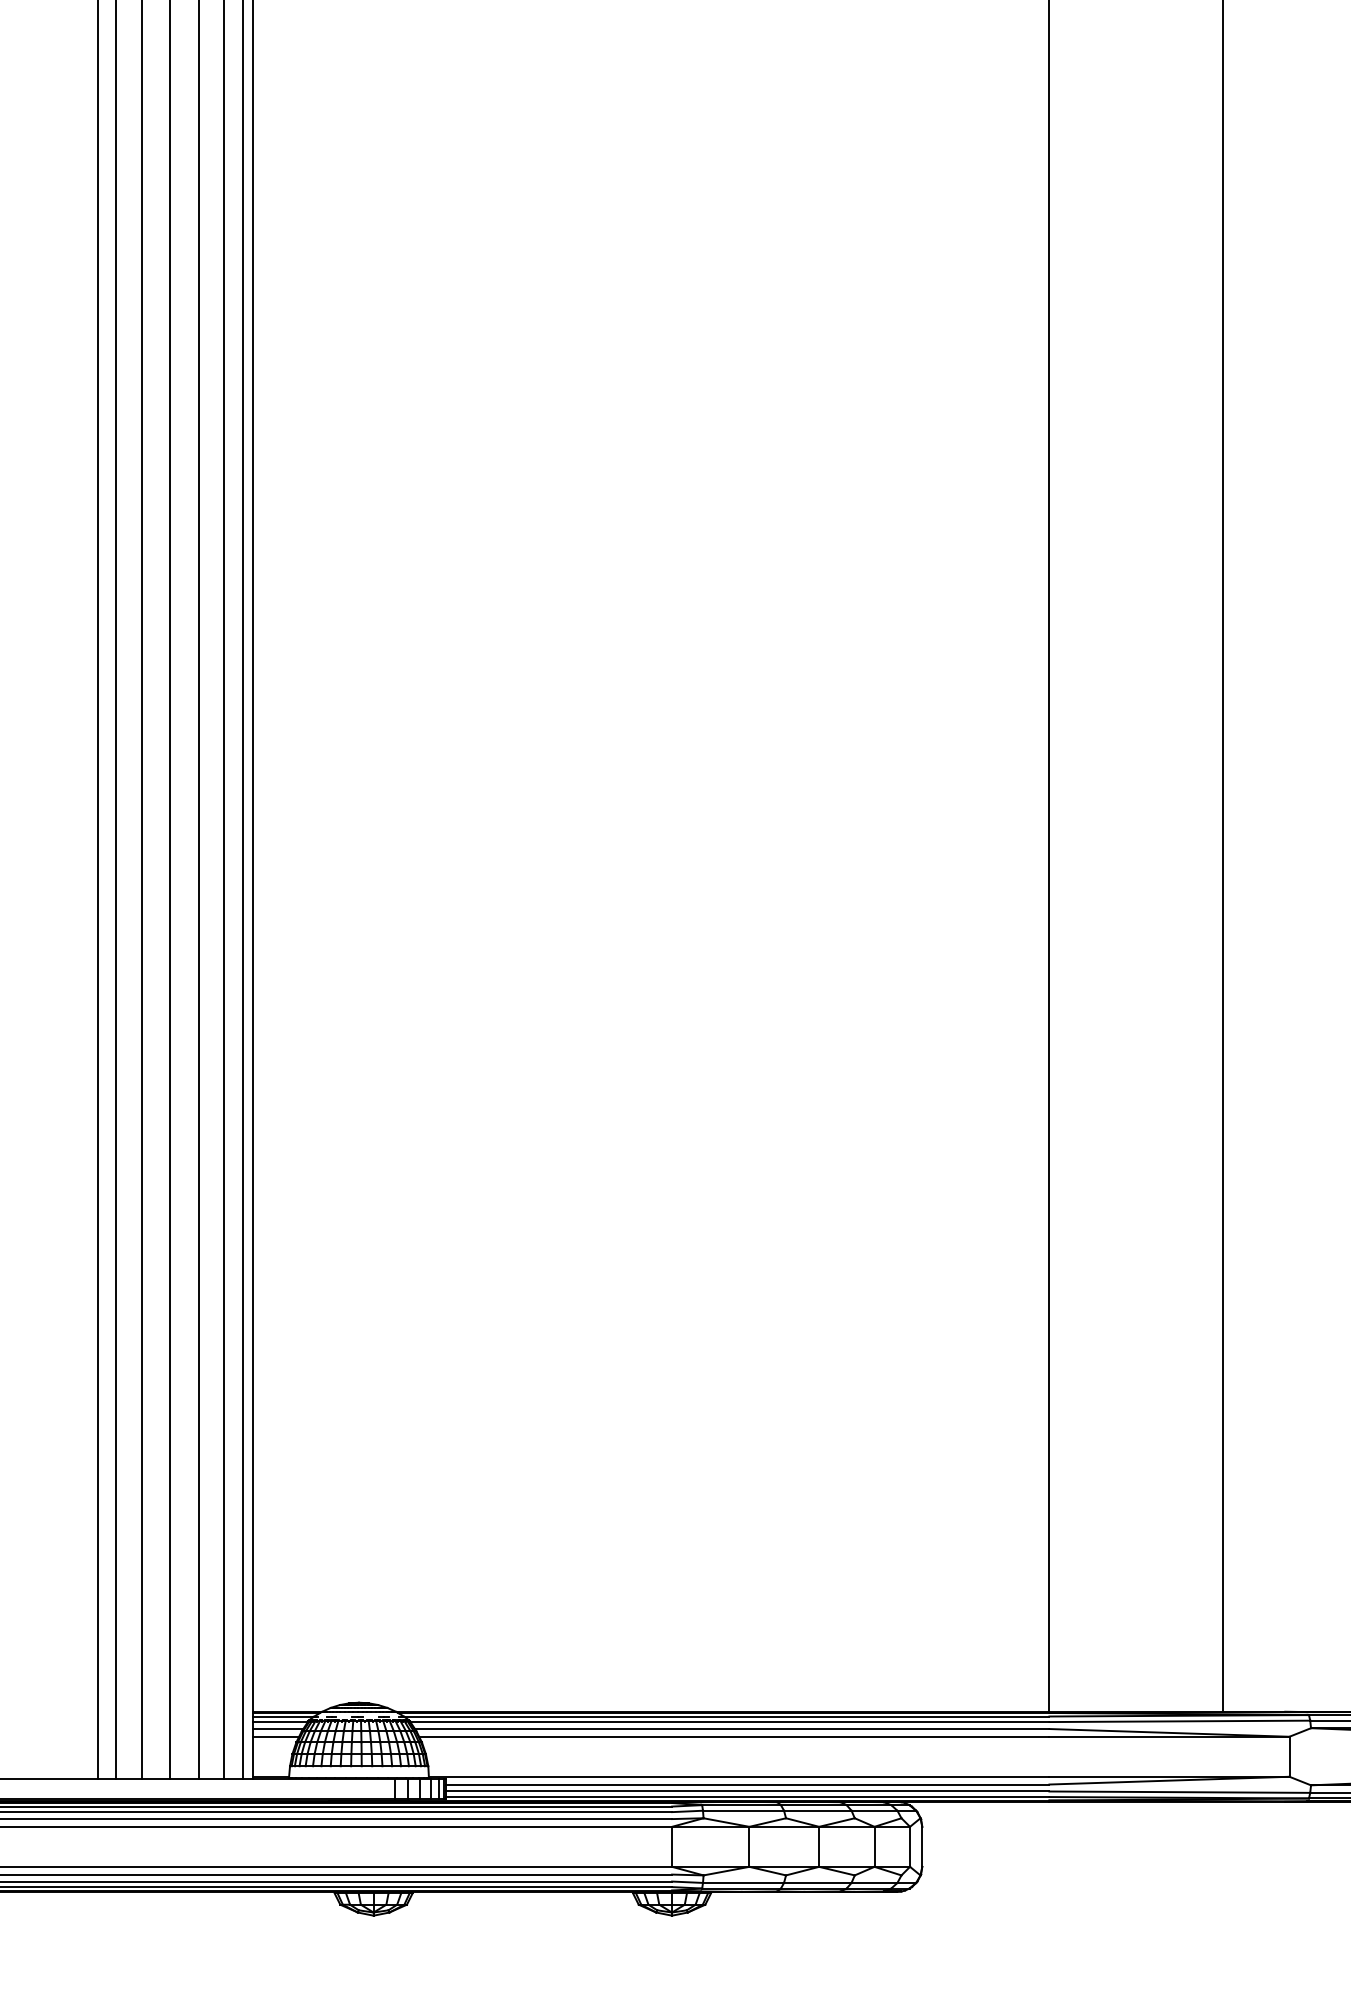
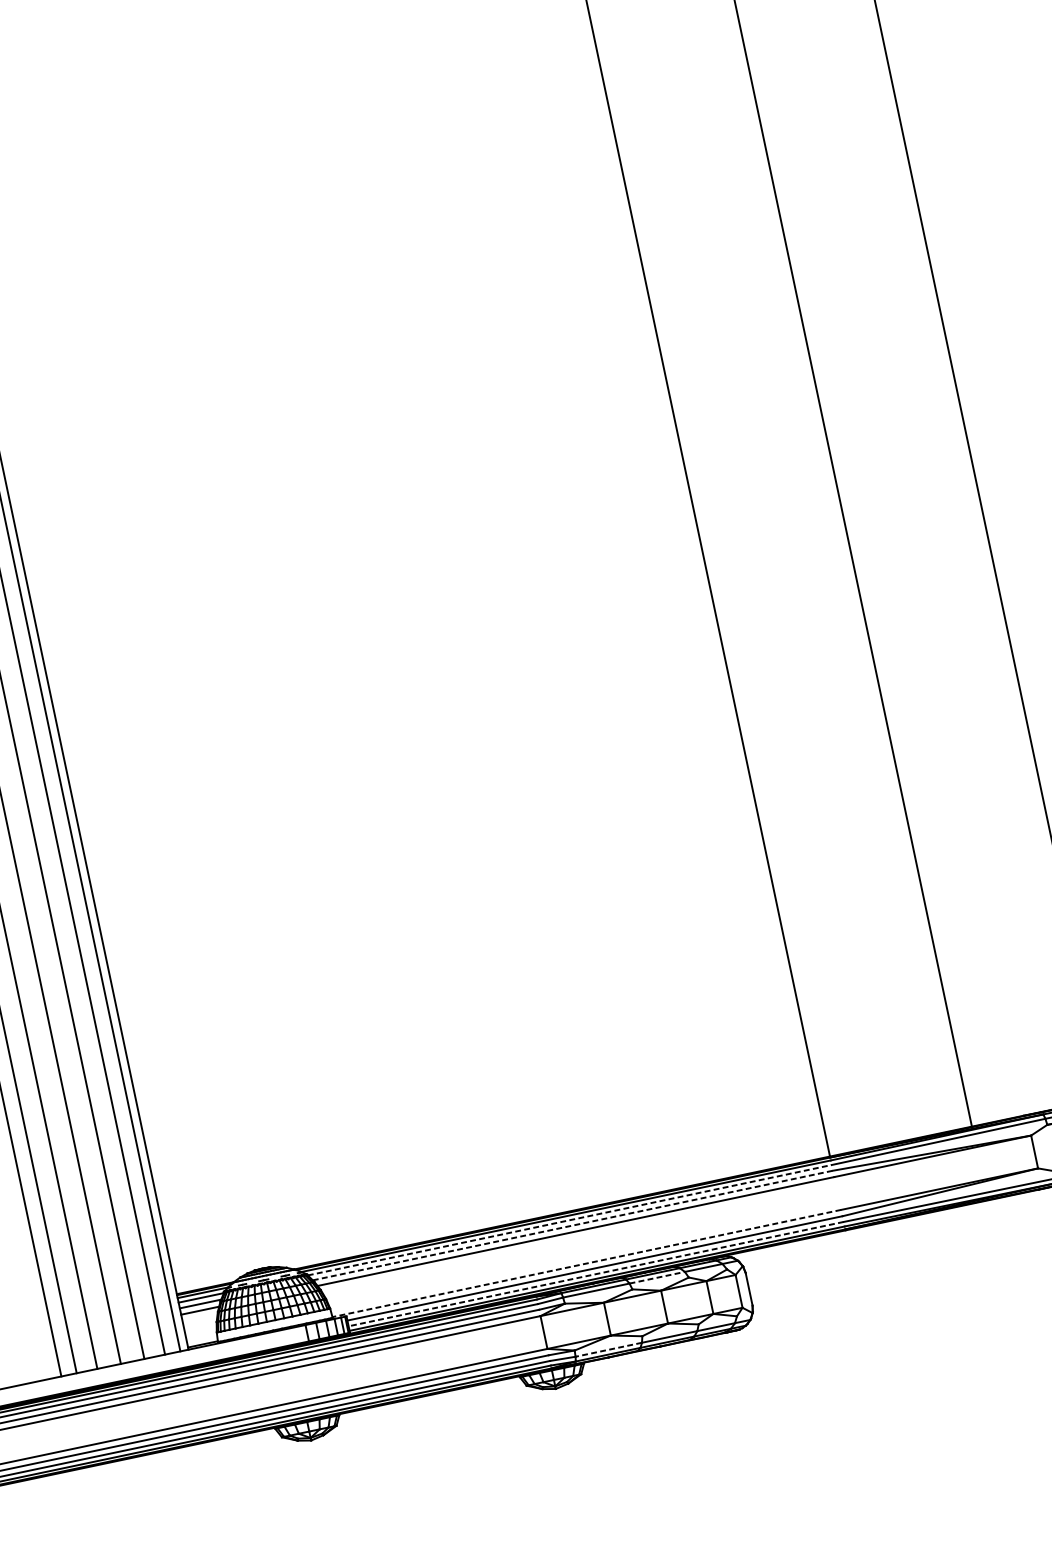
line: (729, 1722) -> (569, 1220), solid -> dashed
line: (732, 1729) -> (573, 1225), solid -> dashed
line: (738, 1776) -> (586, 1263), solid -> dashed
line: (747, 1791) -> (596, 1274), solid -> dashed
line: (817, 1810) -> (656, 1277), solid -> dashed
line: (743, 1882) -> (608, 1349), solid -> dashed

